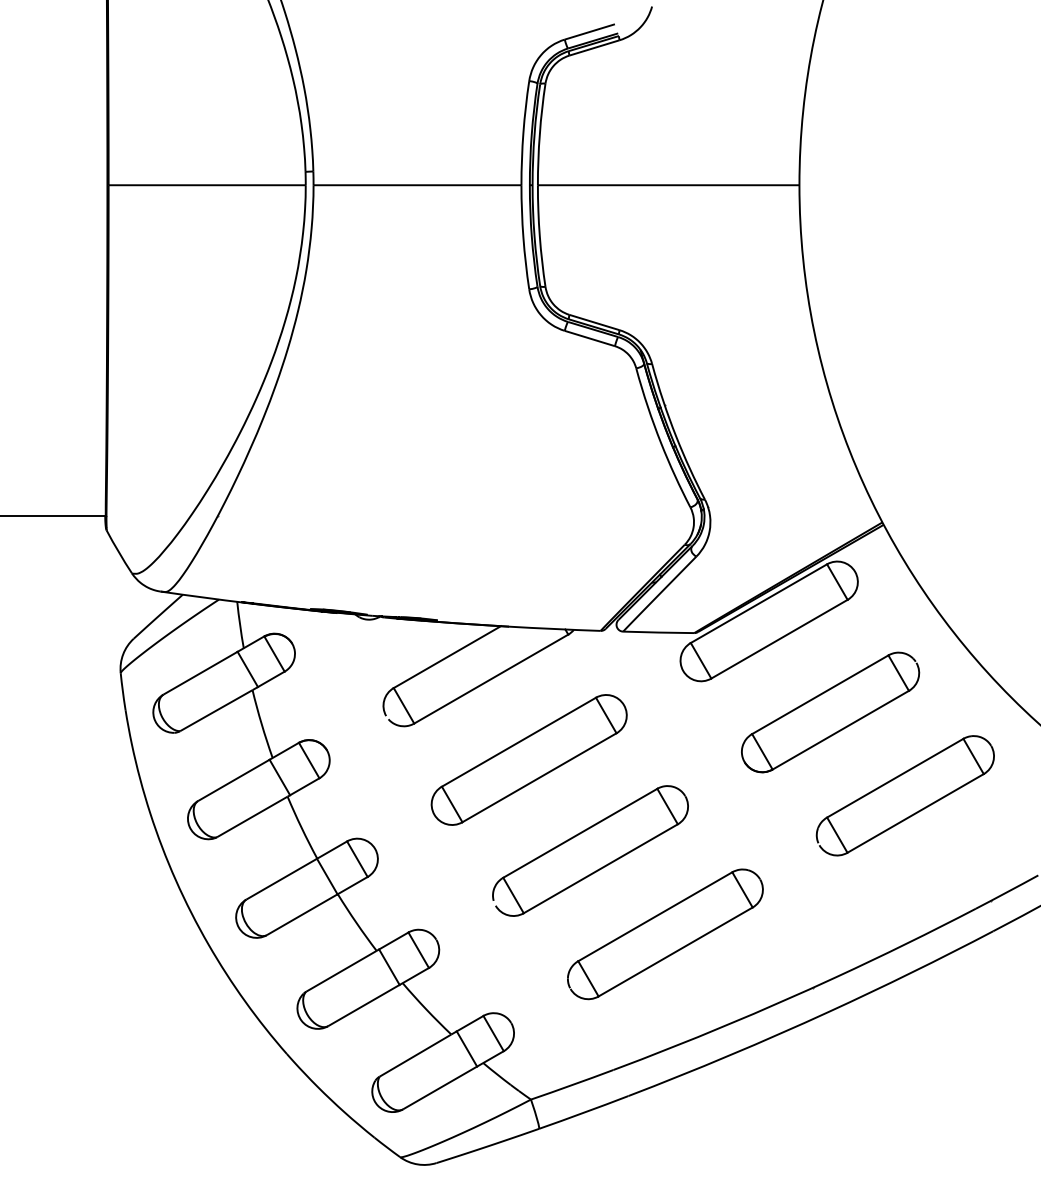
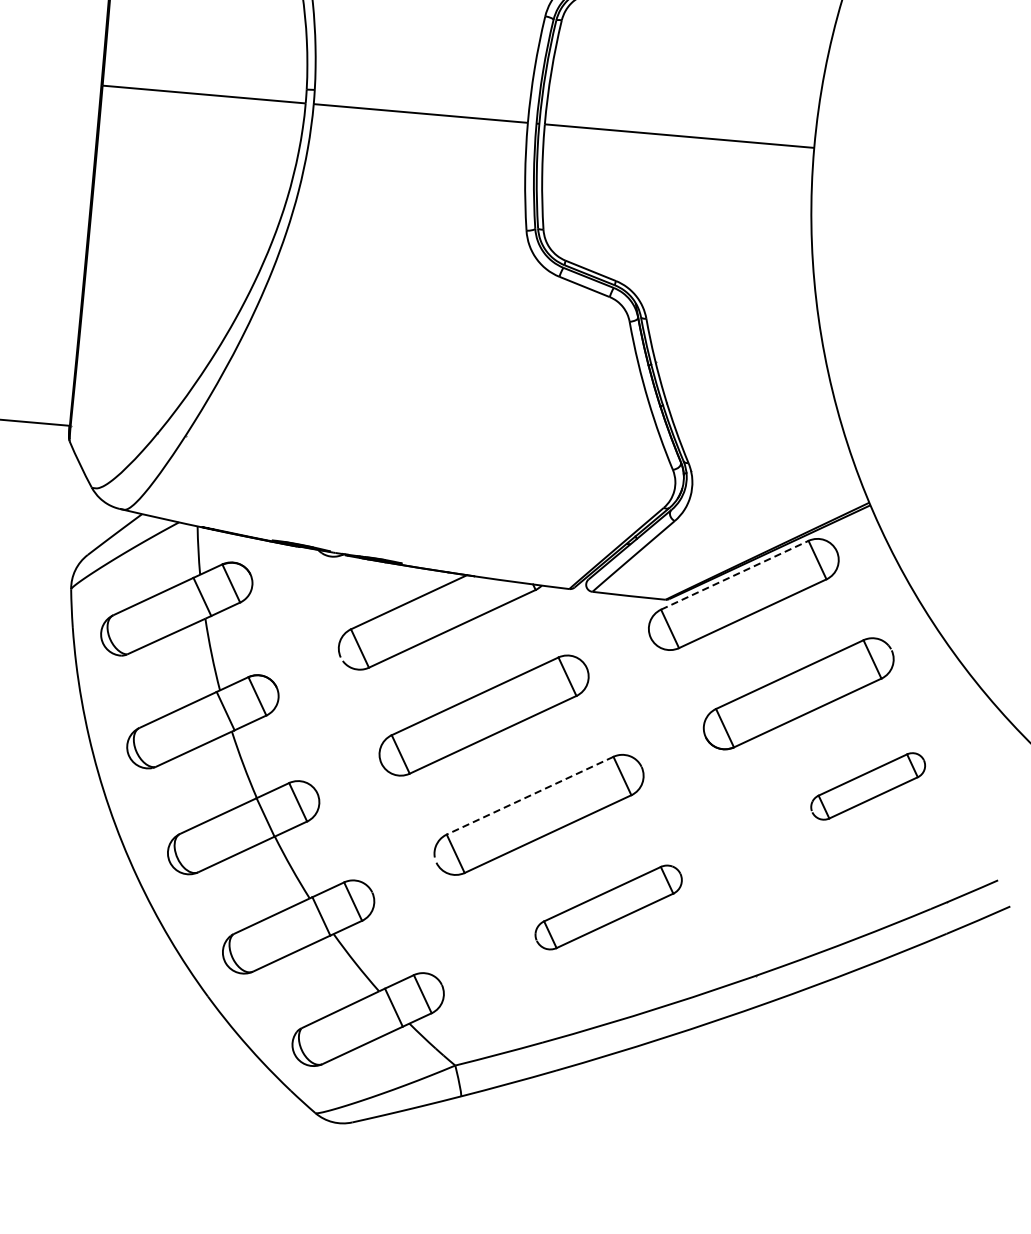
line: (758, 603) -> (734, 575), solid -> dashed
part: (904, 795) -> (867, 785), size x0.6
line: (580, 833) -> (530, 795), solid -> dashed
part: (665, 934) -> (608, 907), size x0.7

